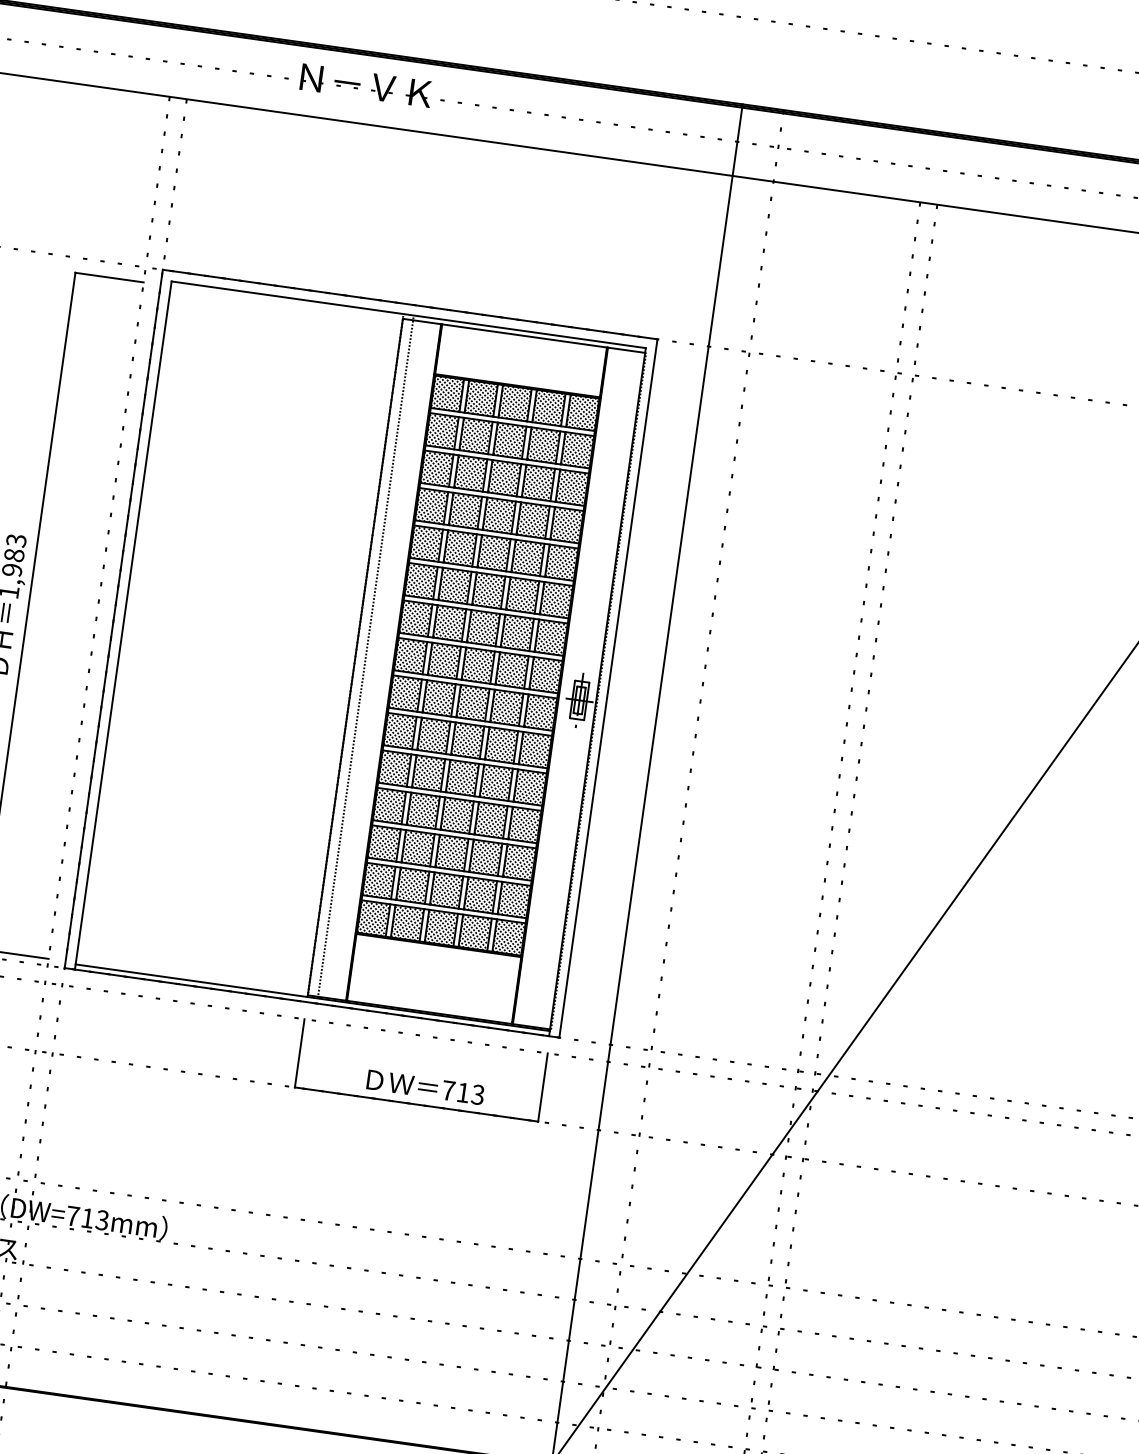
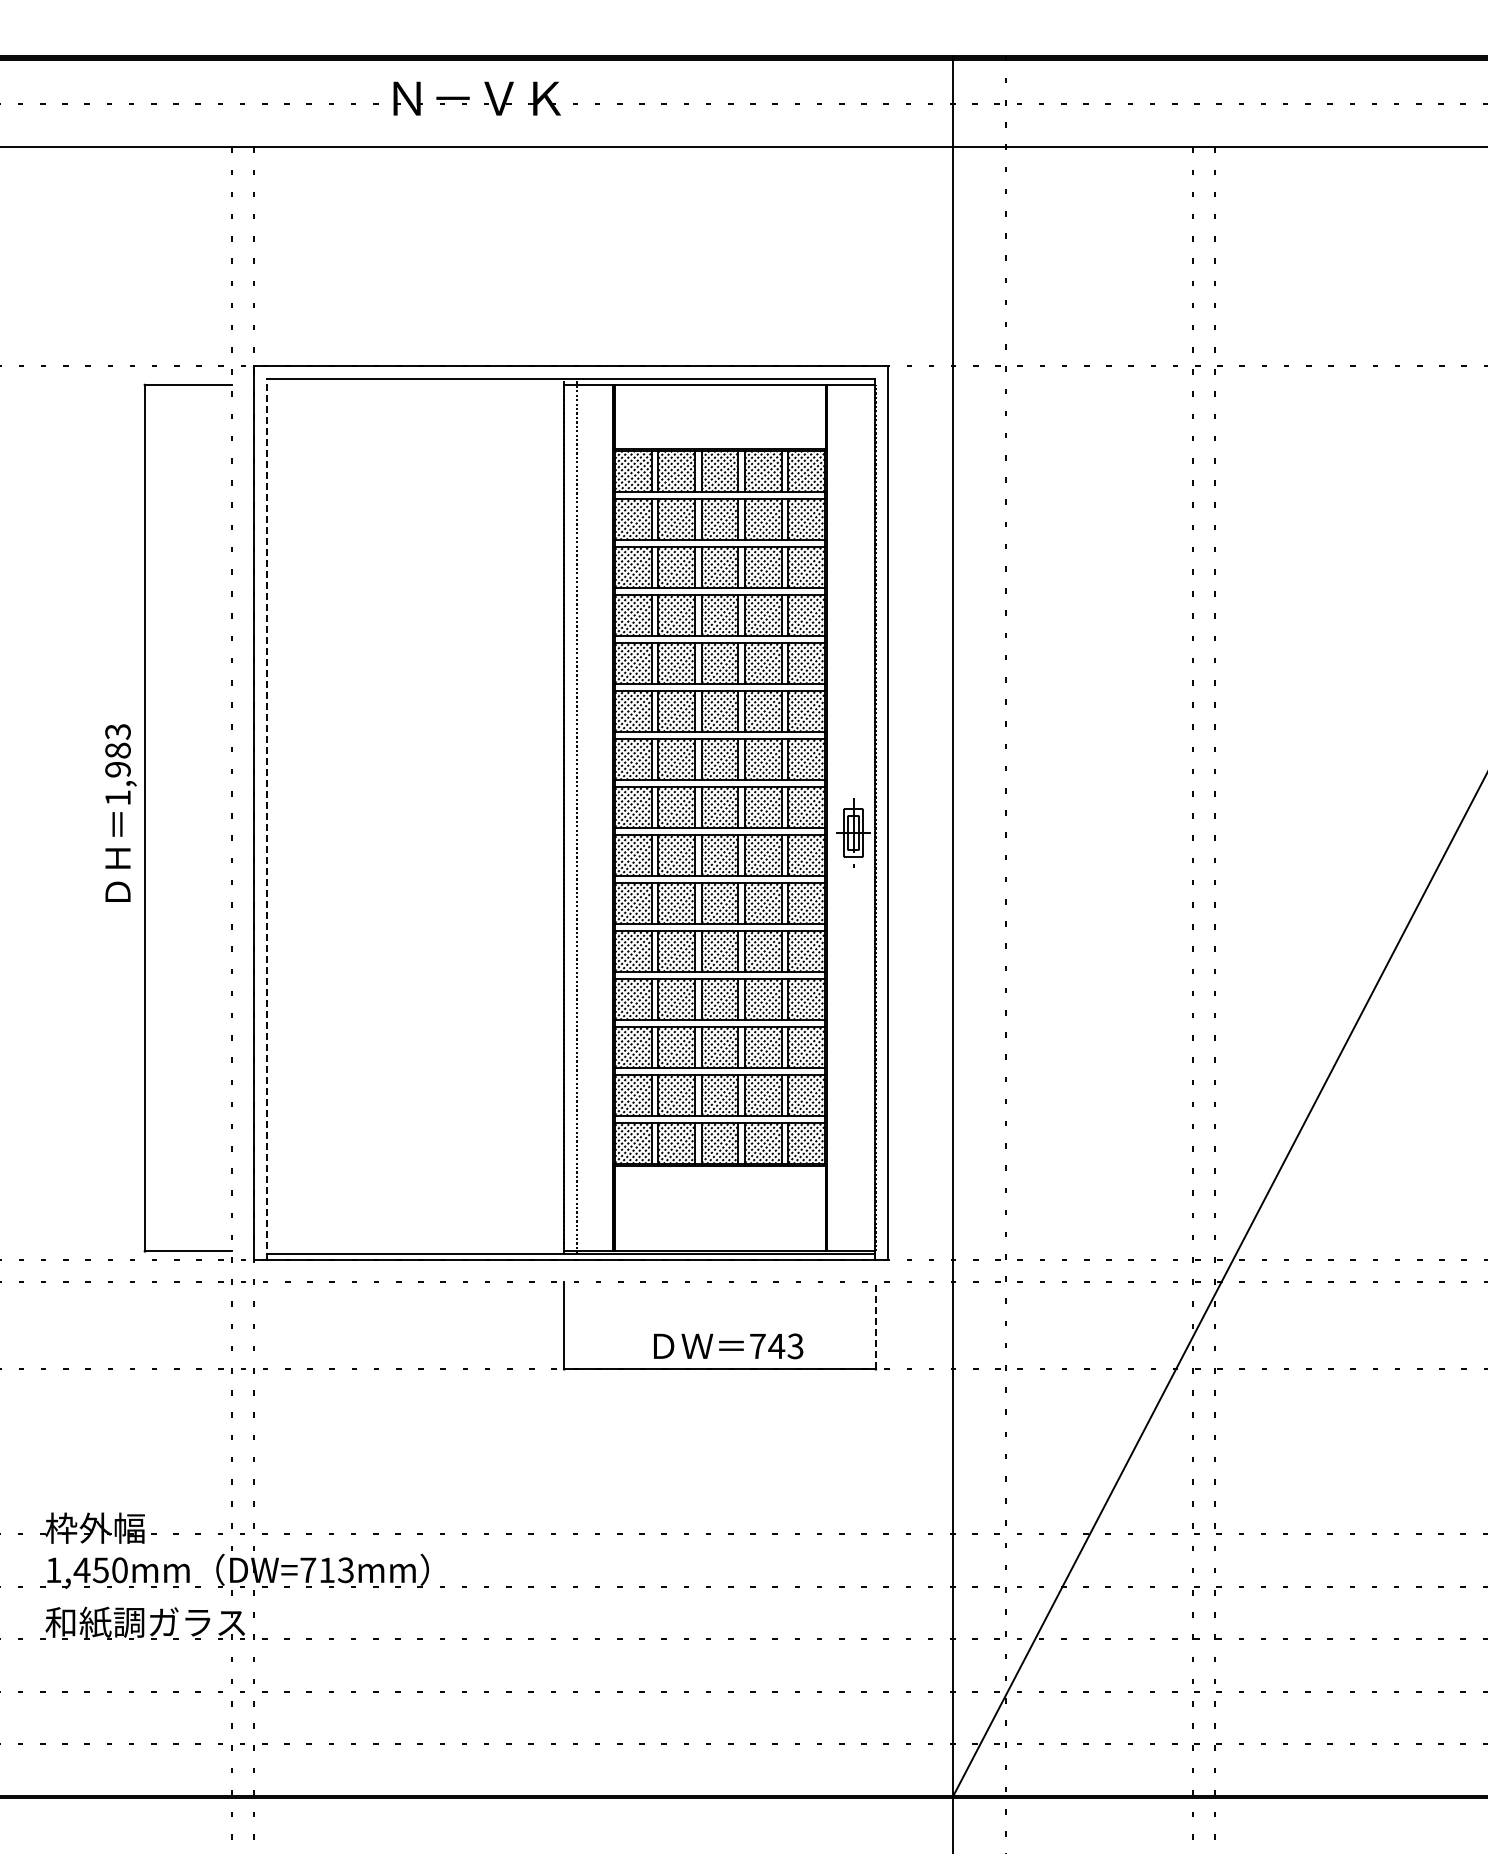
line: (123, 625) -> (267, 819), solid -> dashed
line: (542, 1087) -> (875, 1325), solid -> dashed
text: (463, 1092) -> (776, 1346), 713 -> 743

